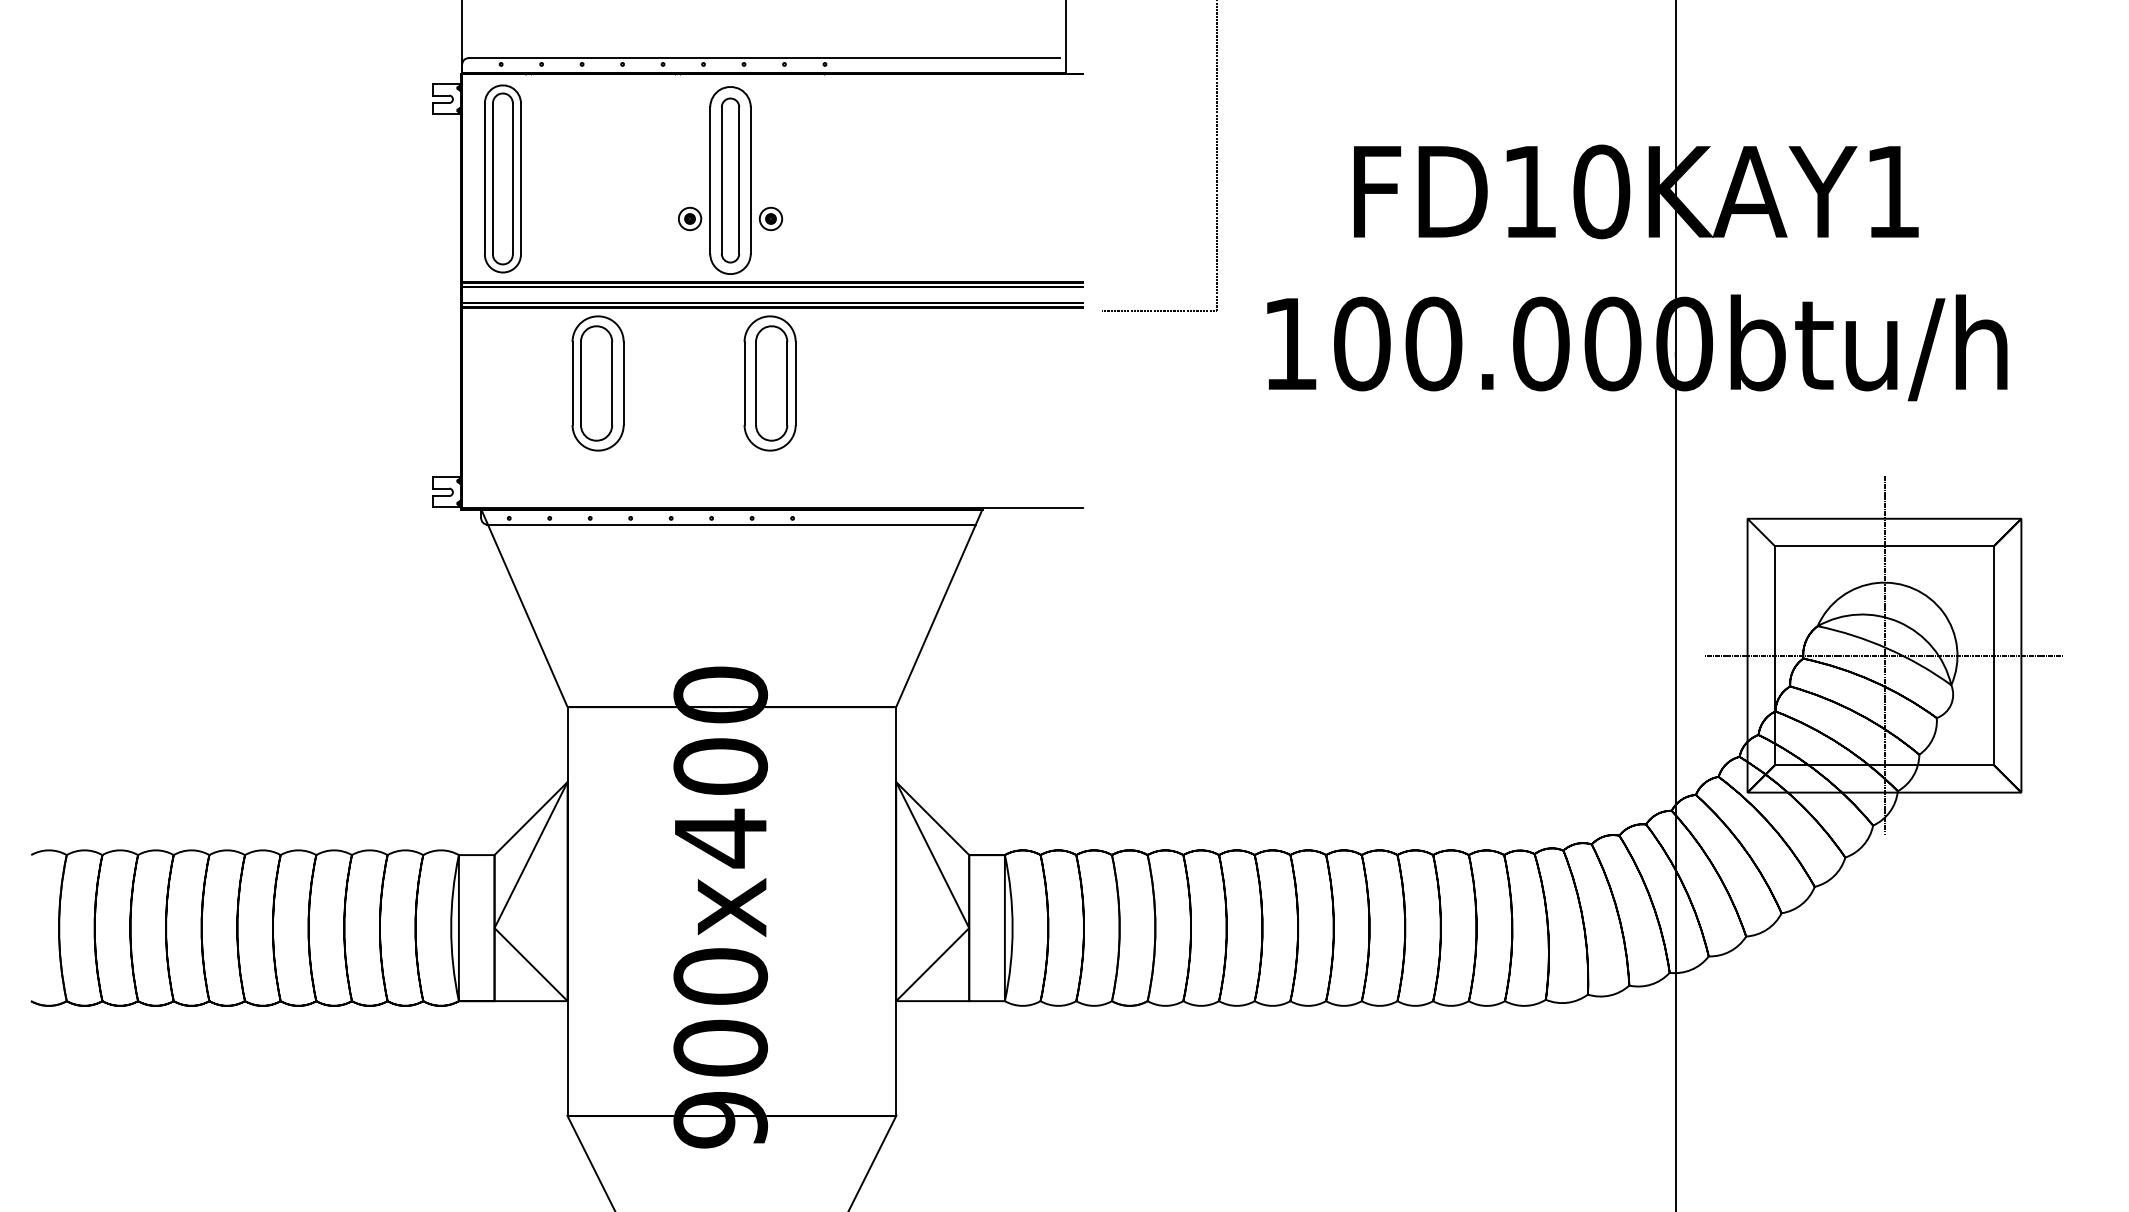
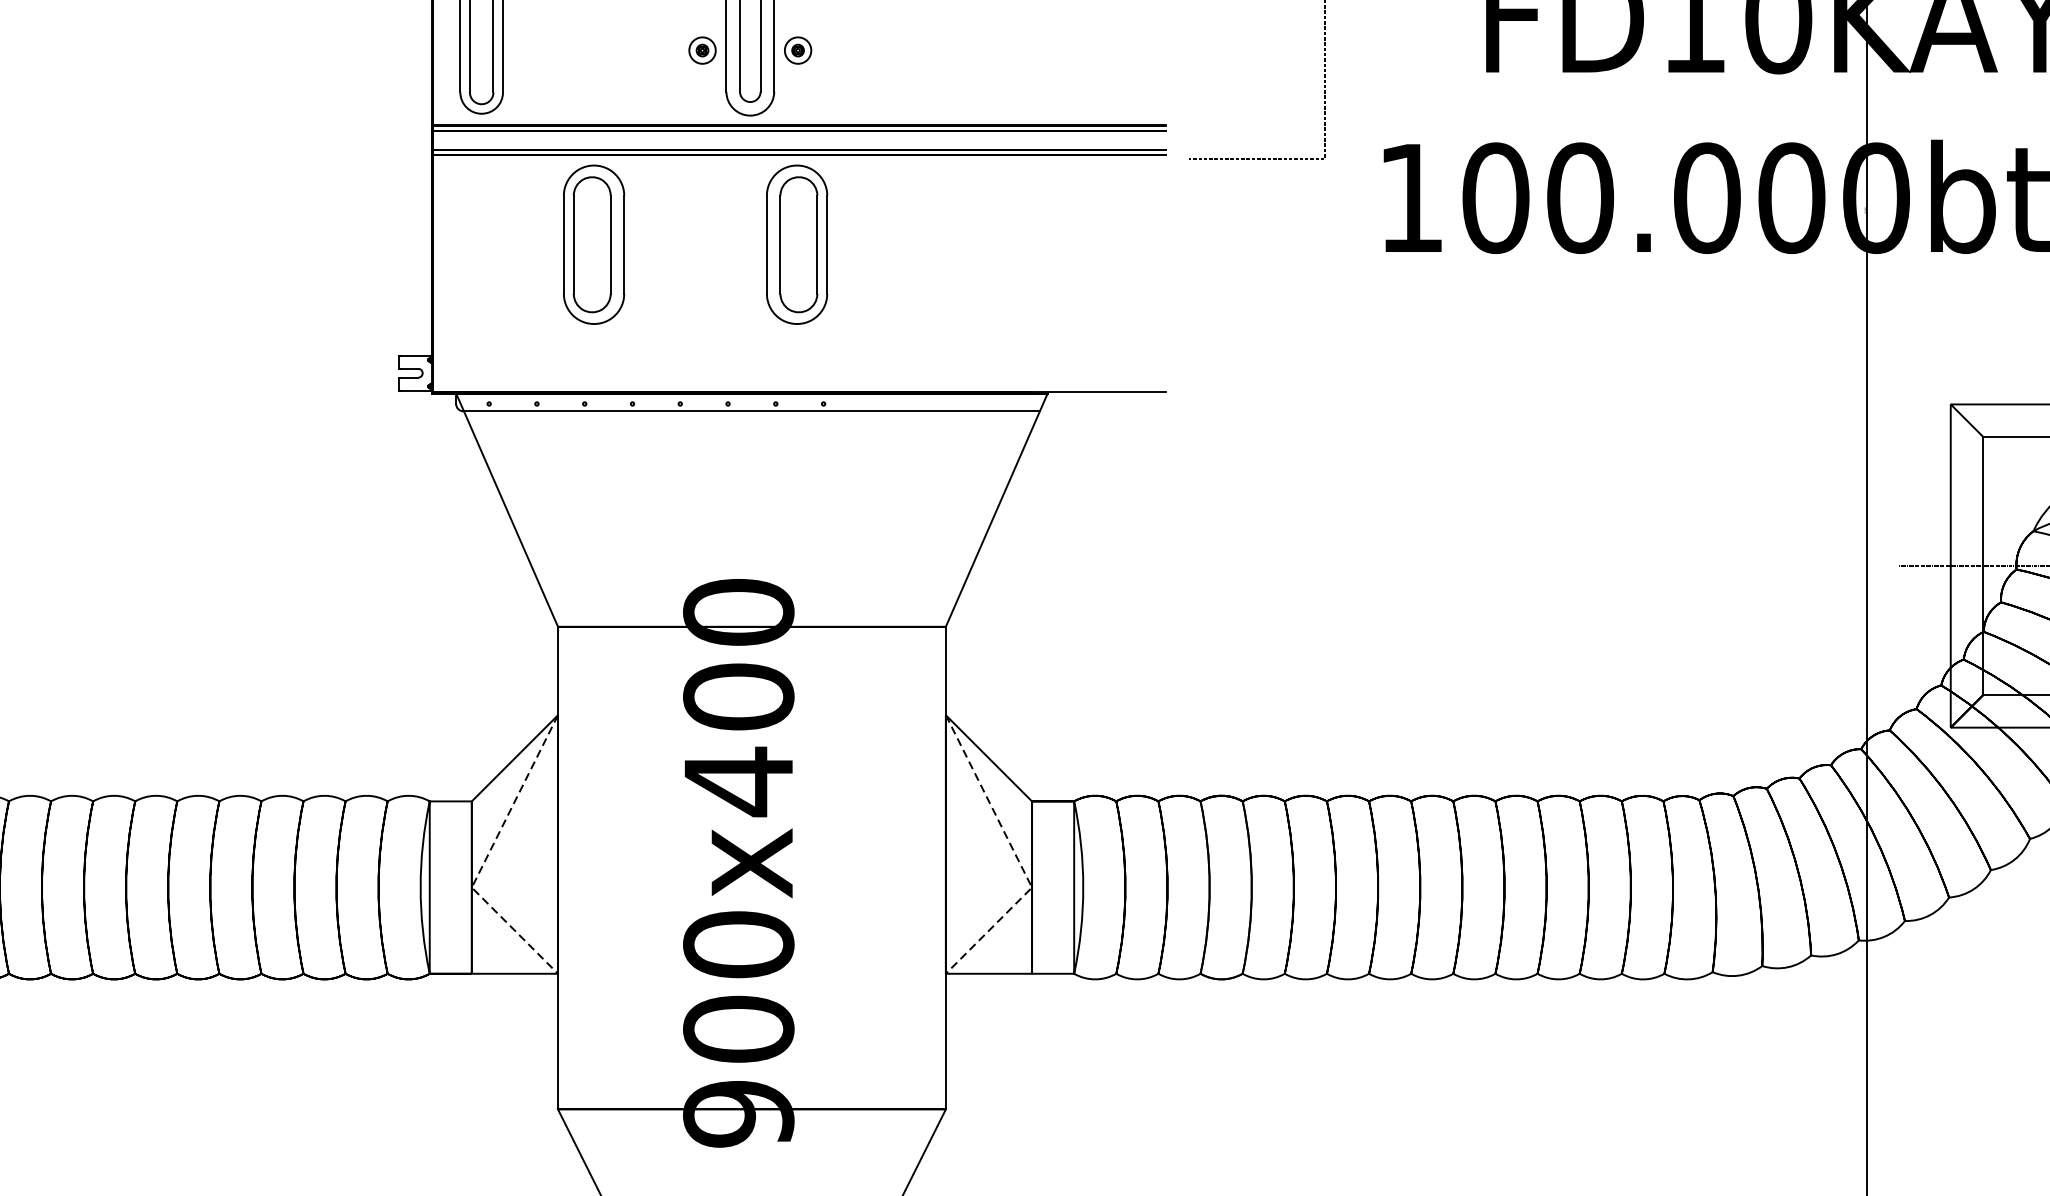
line: (507, 902) -> (487, 857), solid -> dashed
line: (956, 902) -> (1017, 857), solid -> dashed

